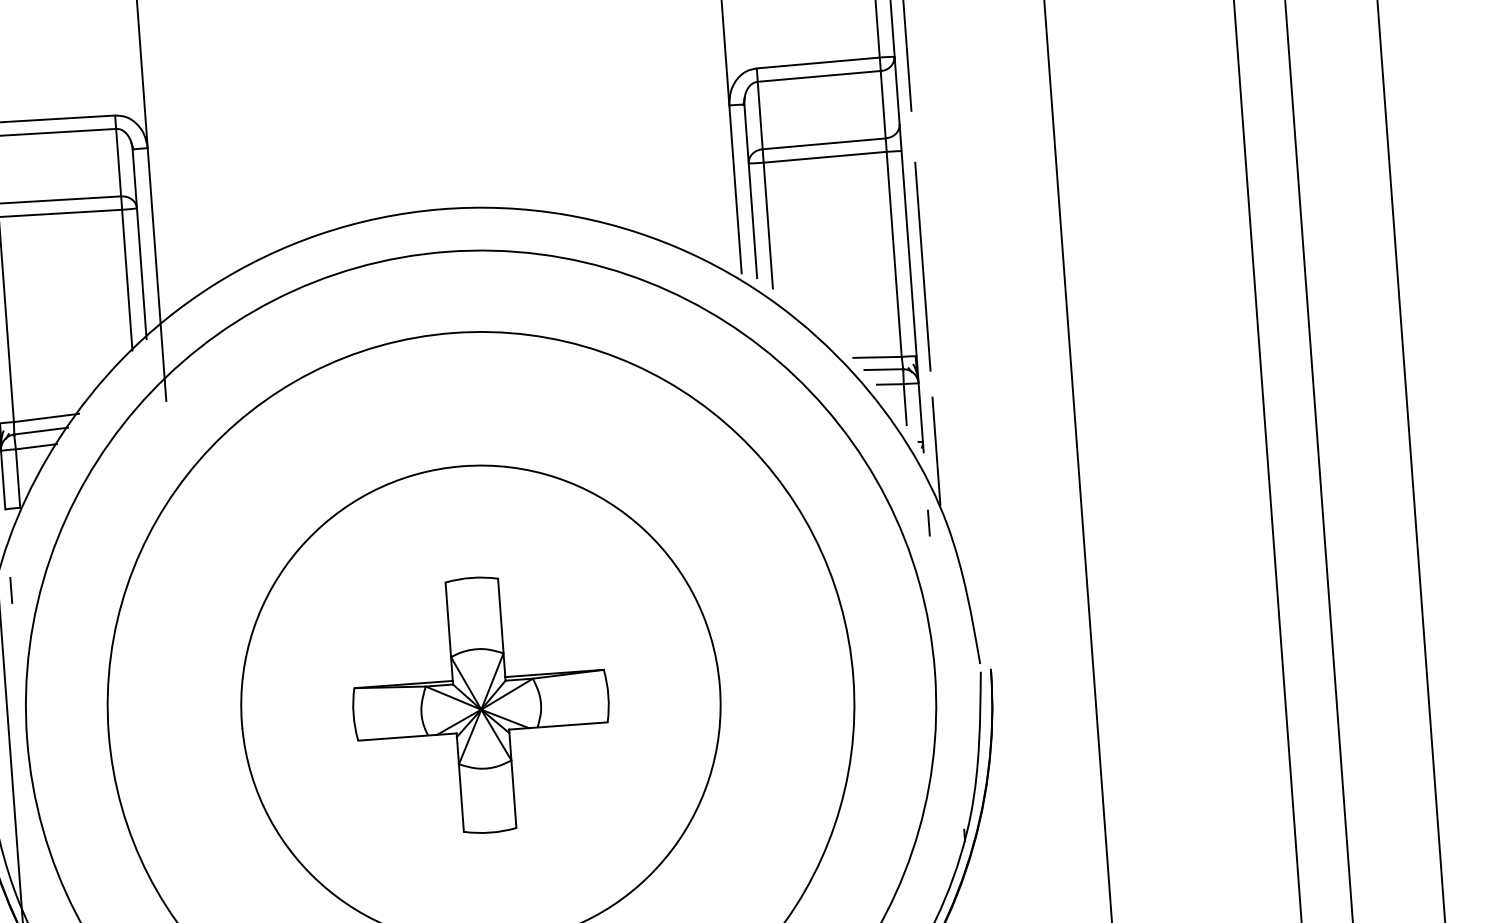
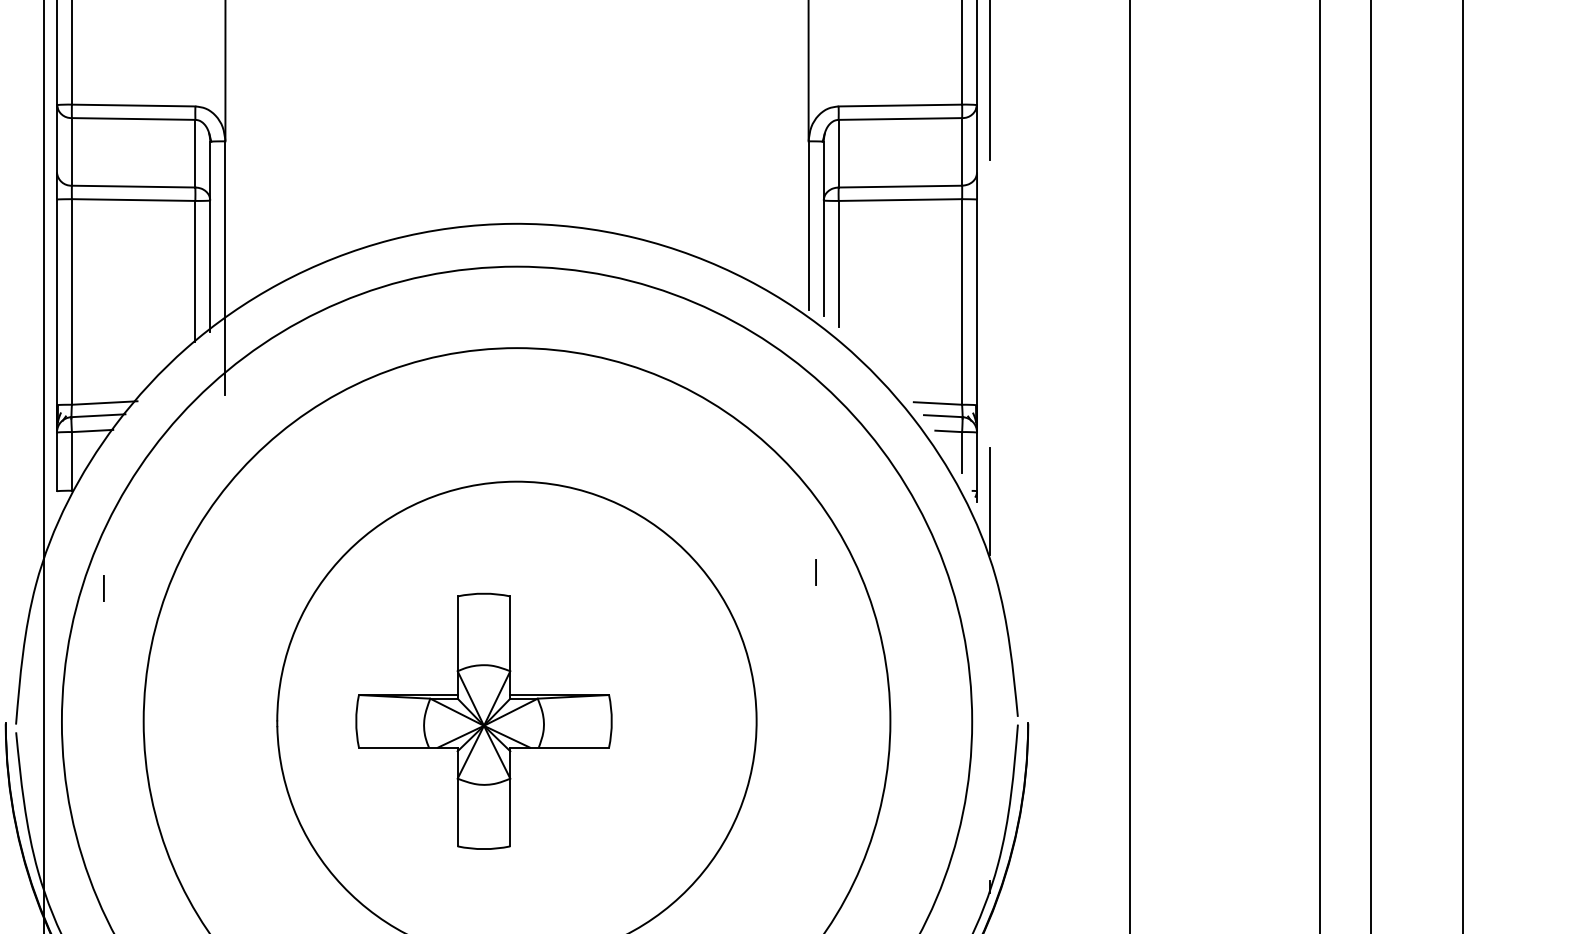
line: (922, 266) -> (989, 316), removed
line: (928, 523) -> (815, 572), moved
line: (10, 590) -> (103, 588), moved
part: (480, 704) -> (483, 720), moved

